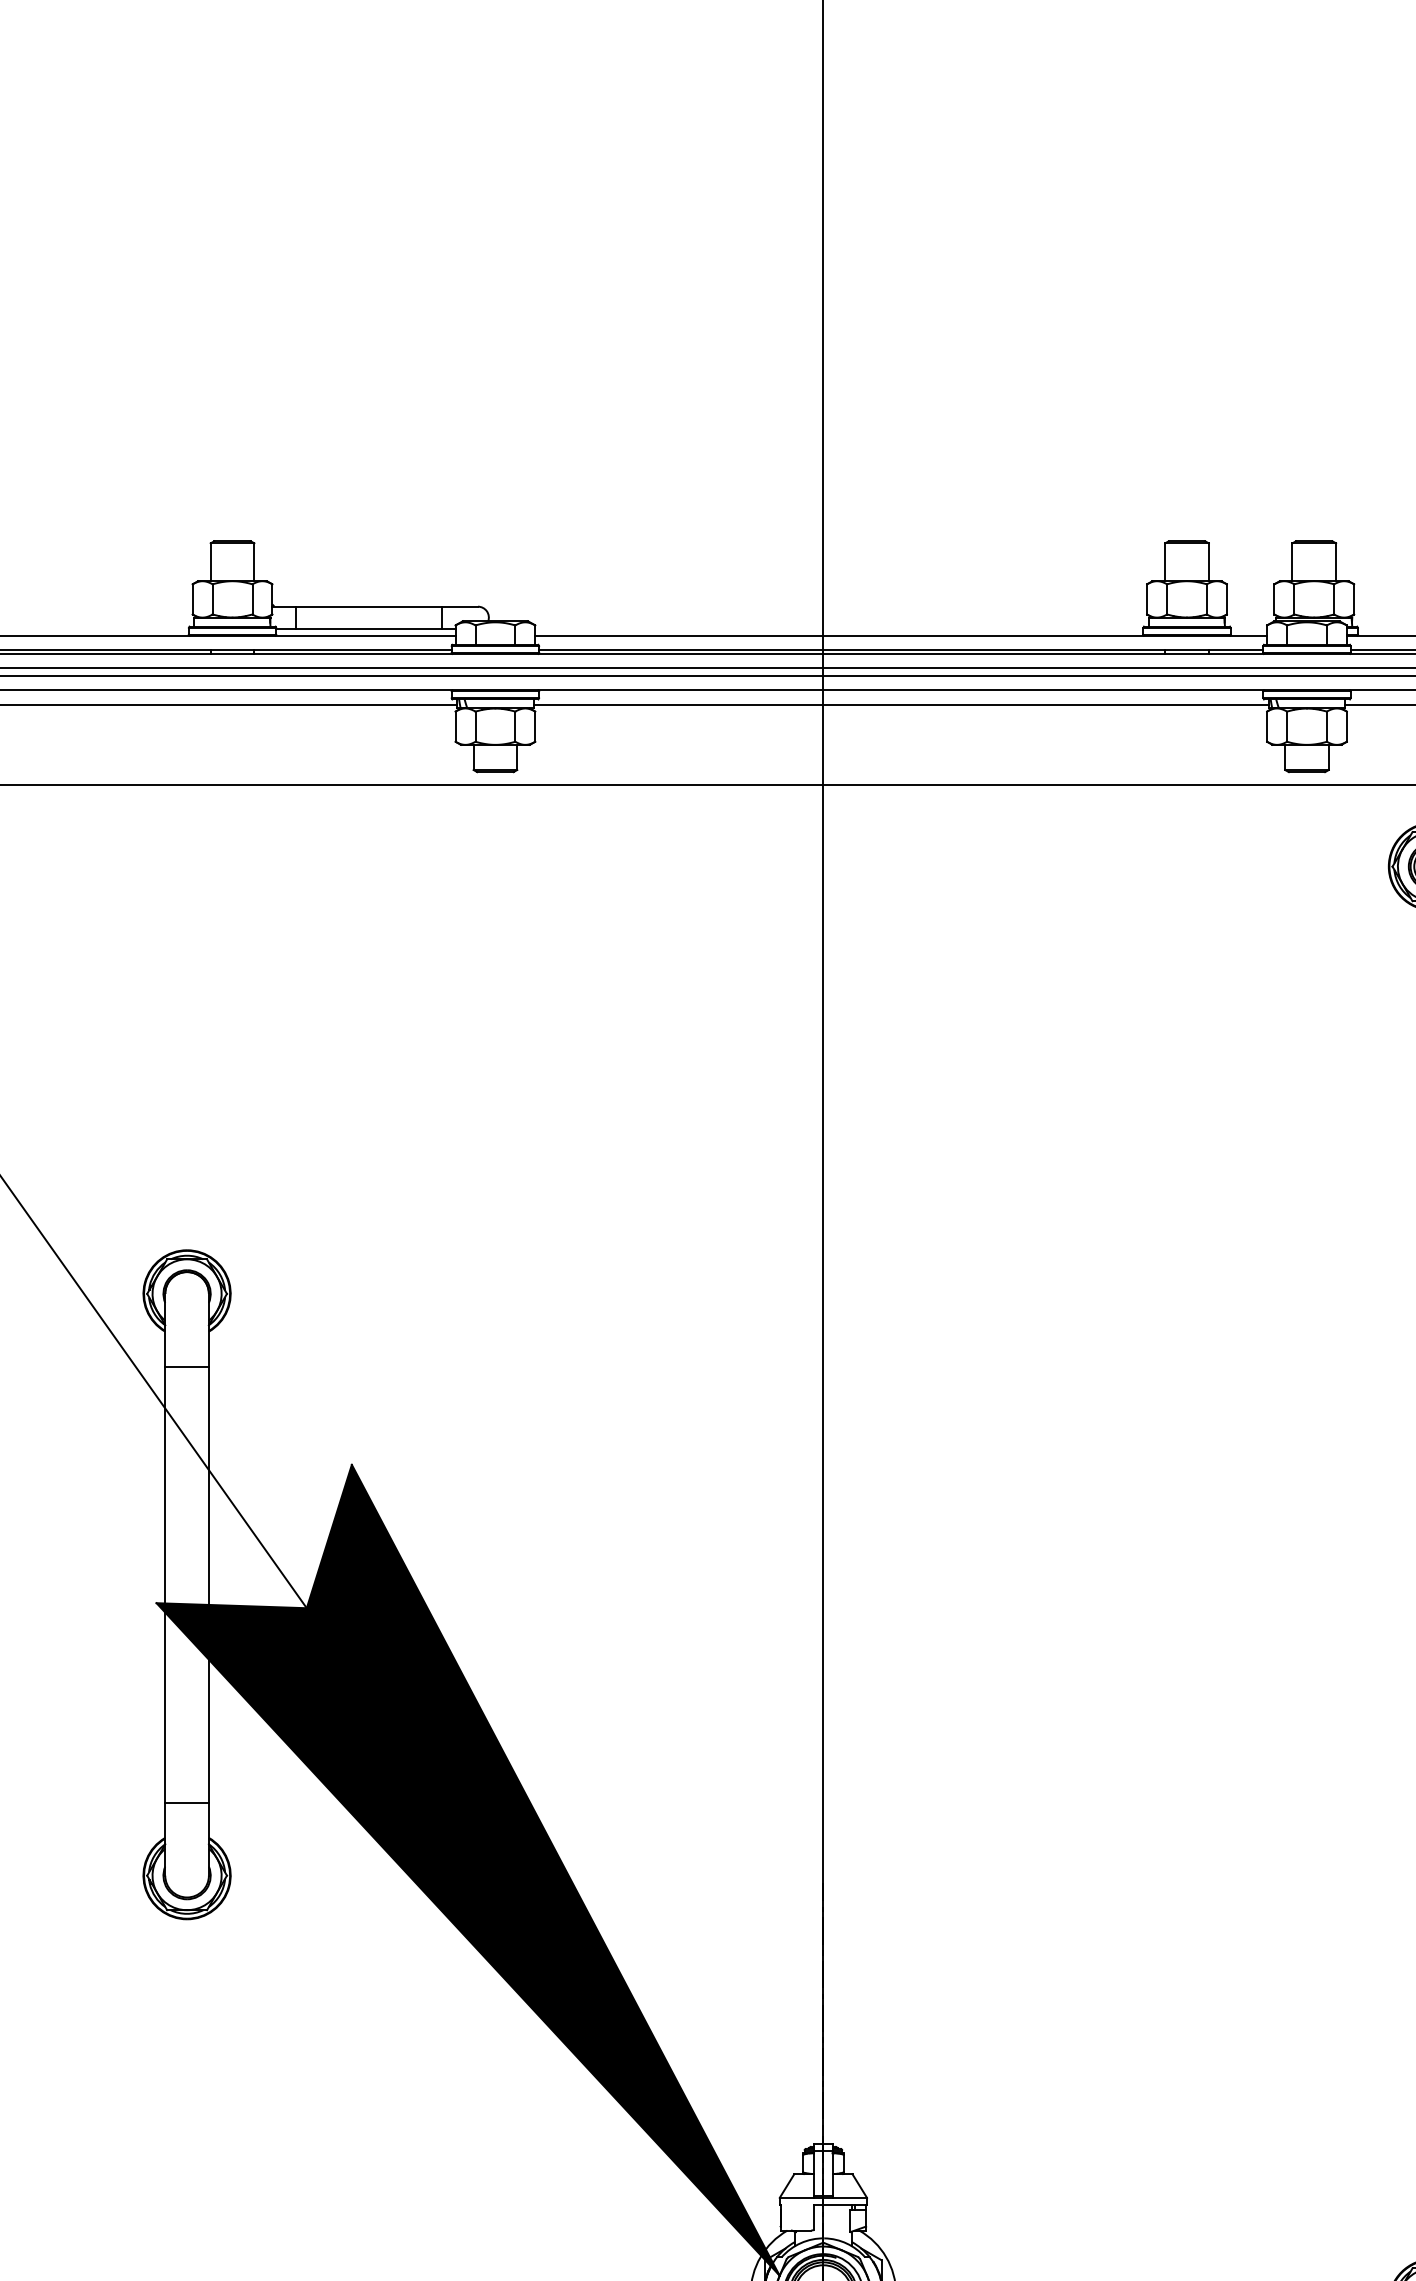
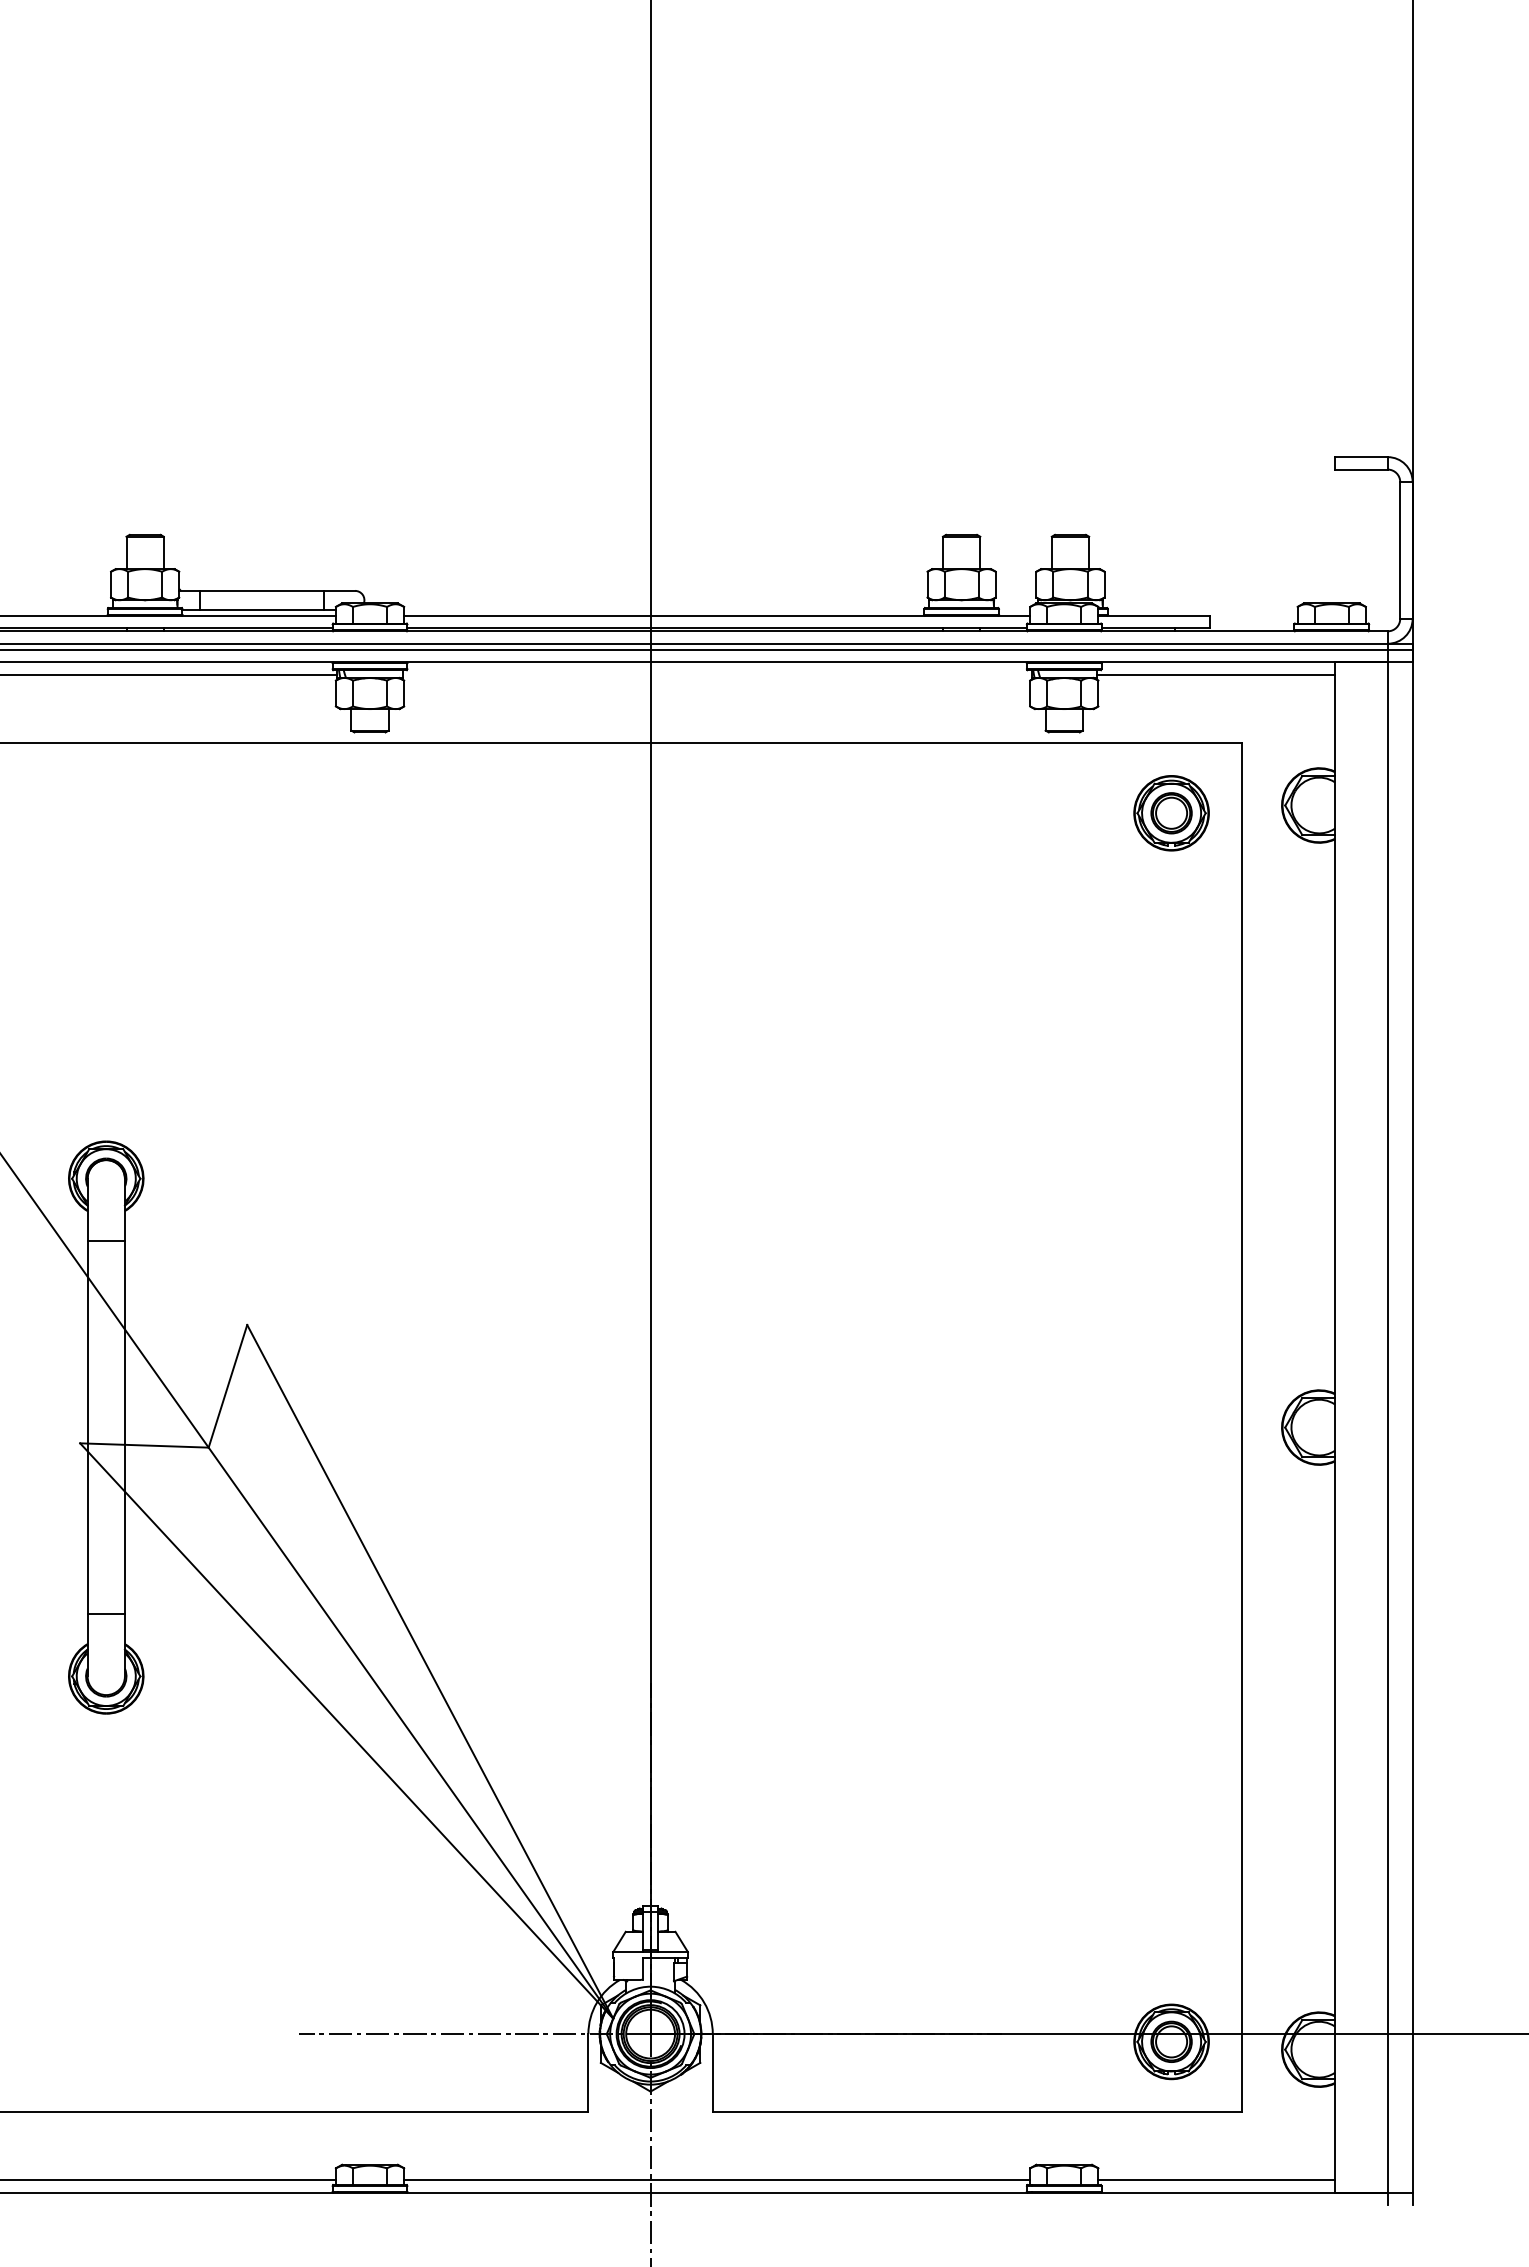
line: (900, 704) -> (716, 674), removed
fill: (467, 1869) -> (346, 1671), removed

